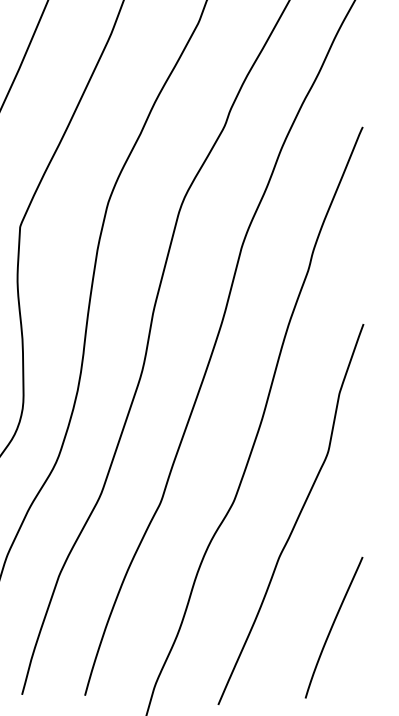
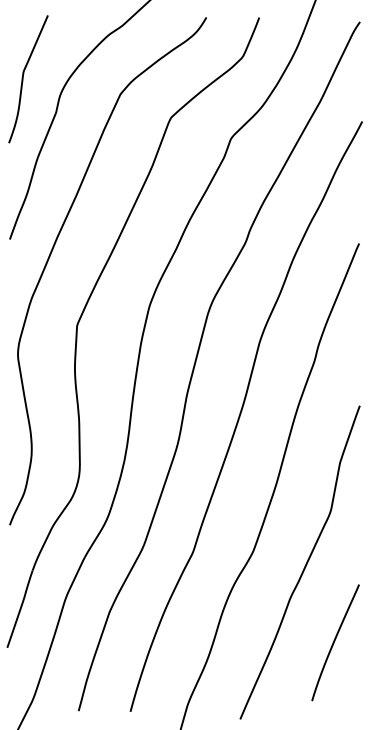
curve: (333, 626) -> (335, 641), moved

